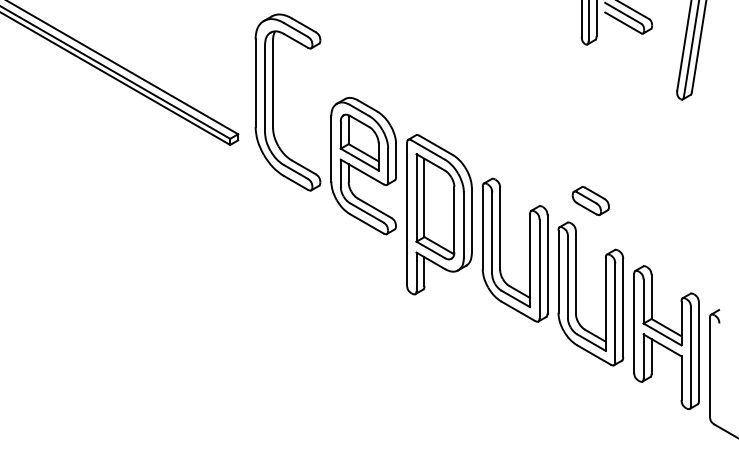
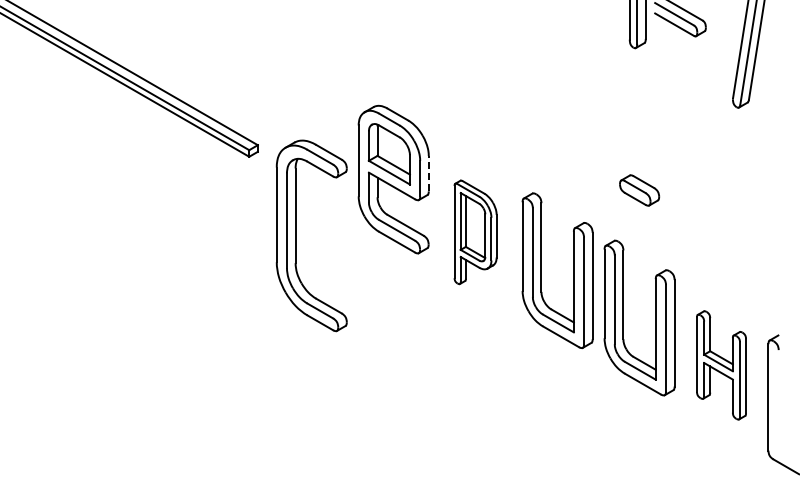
part: (273, 102) -> (296, 235), moved
line: (395, 160) -> (428, 173), solid -> dashed
part: (590, 201) -> (639, 190), moved
part: (439, 214) -> (475, 232), size x0.6
part: (666, 337) -> (721, 365), size x0.7

